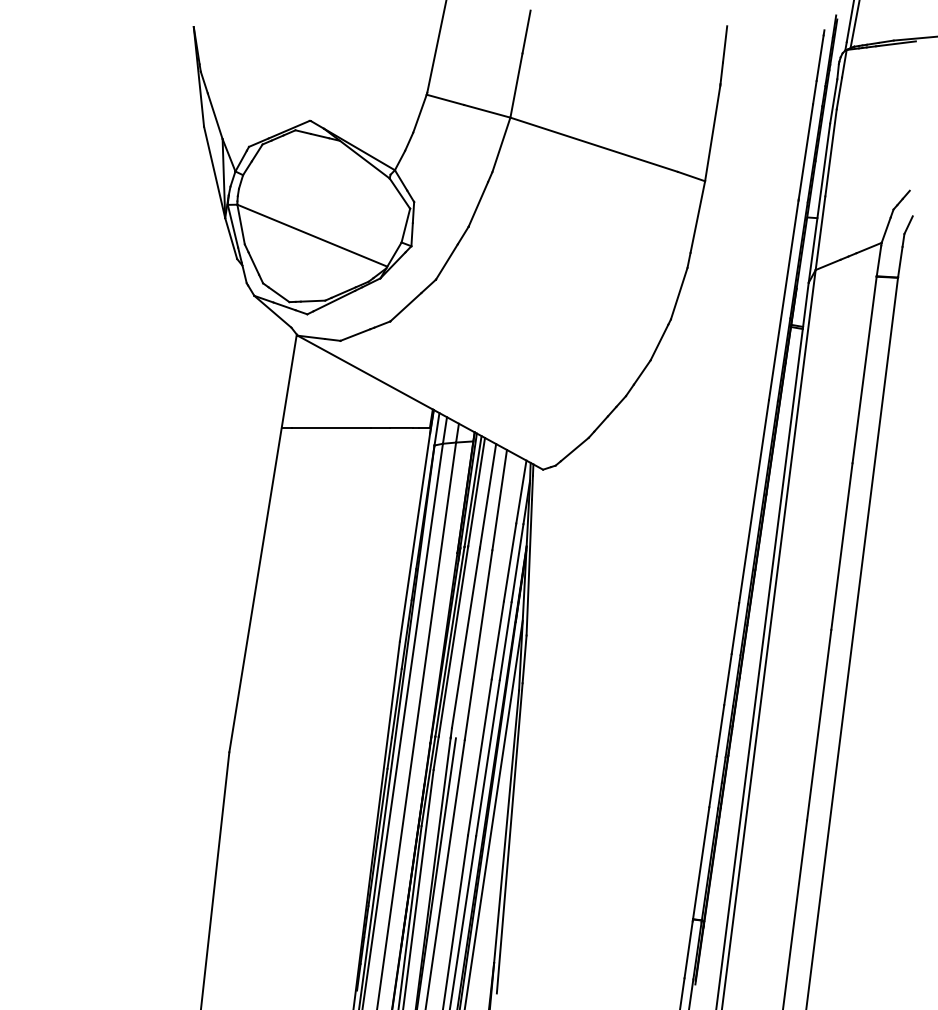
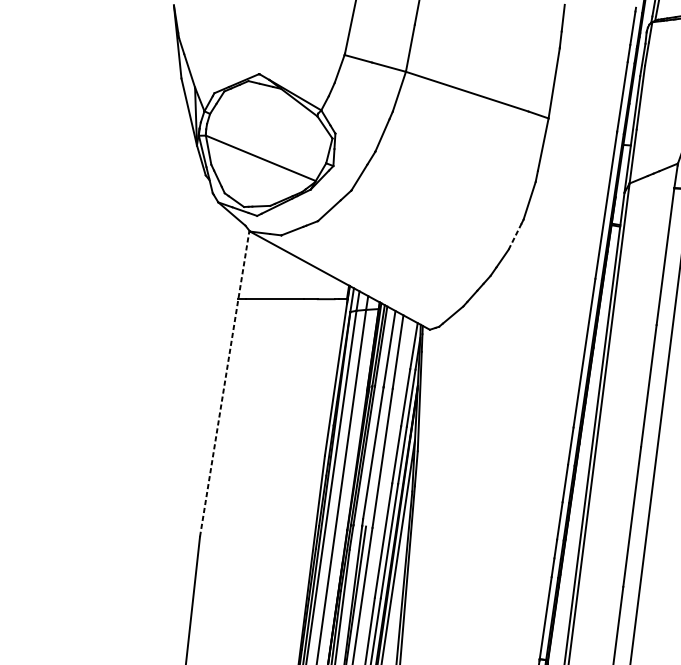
line: (659, 342) -> (515, 236), solid -> dashed
line: (263, 543) -> (225, 383), solid -> dashed

